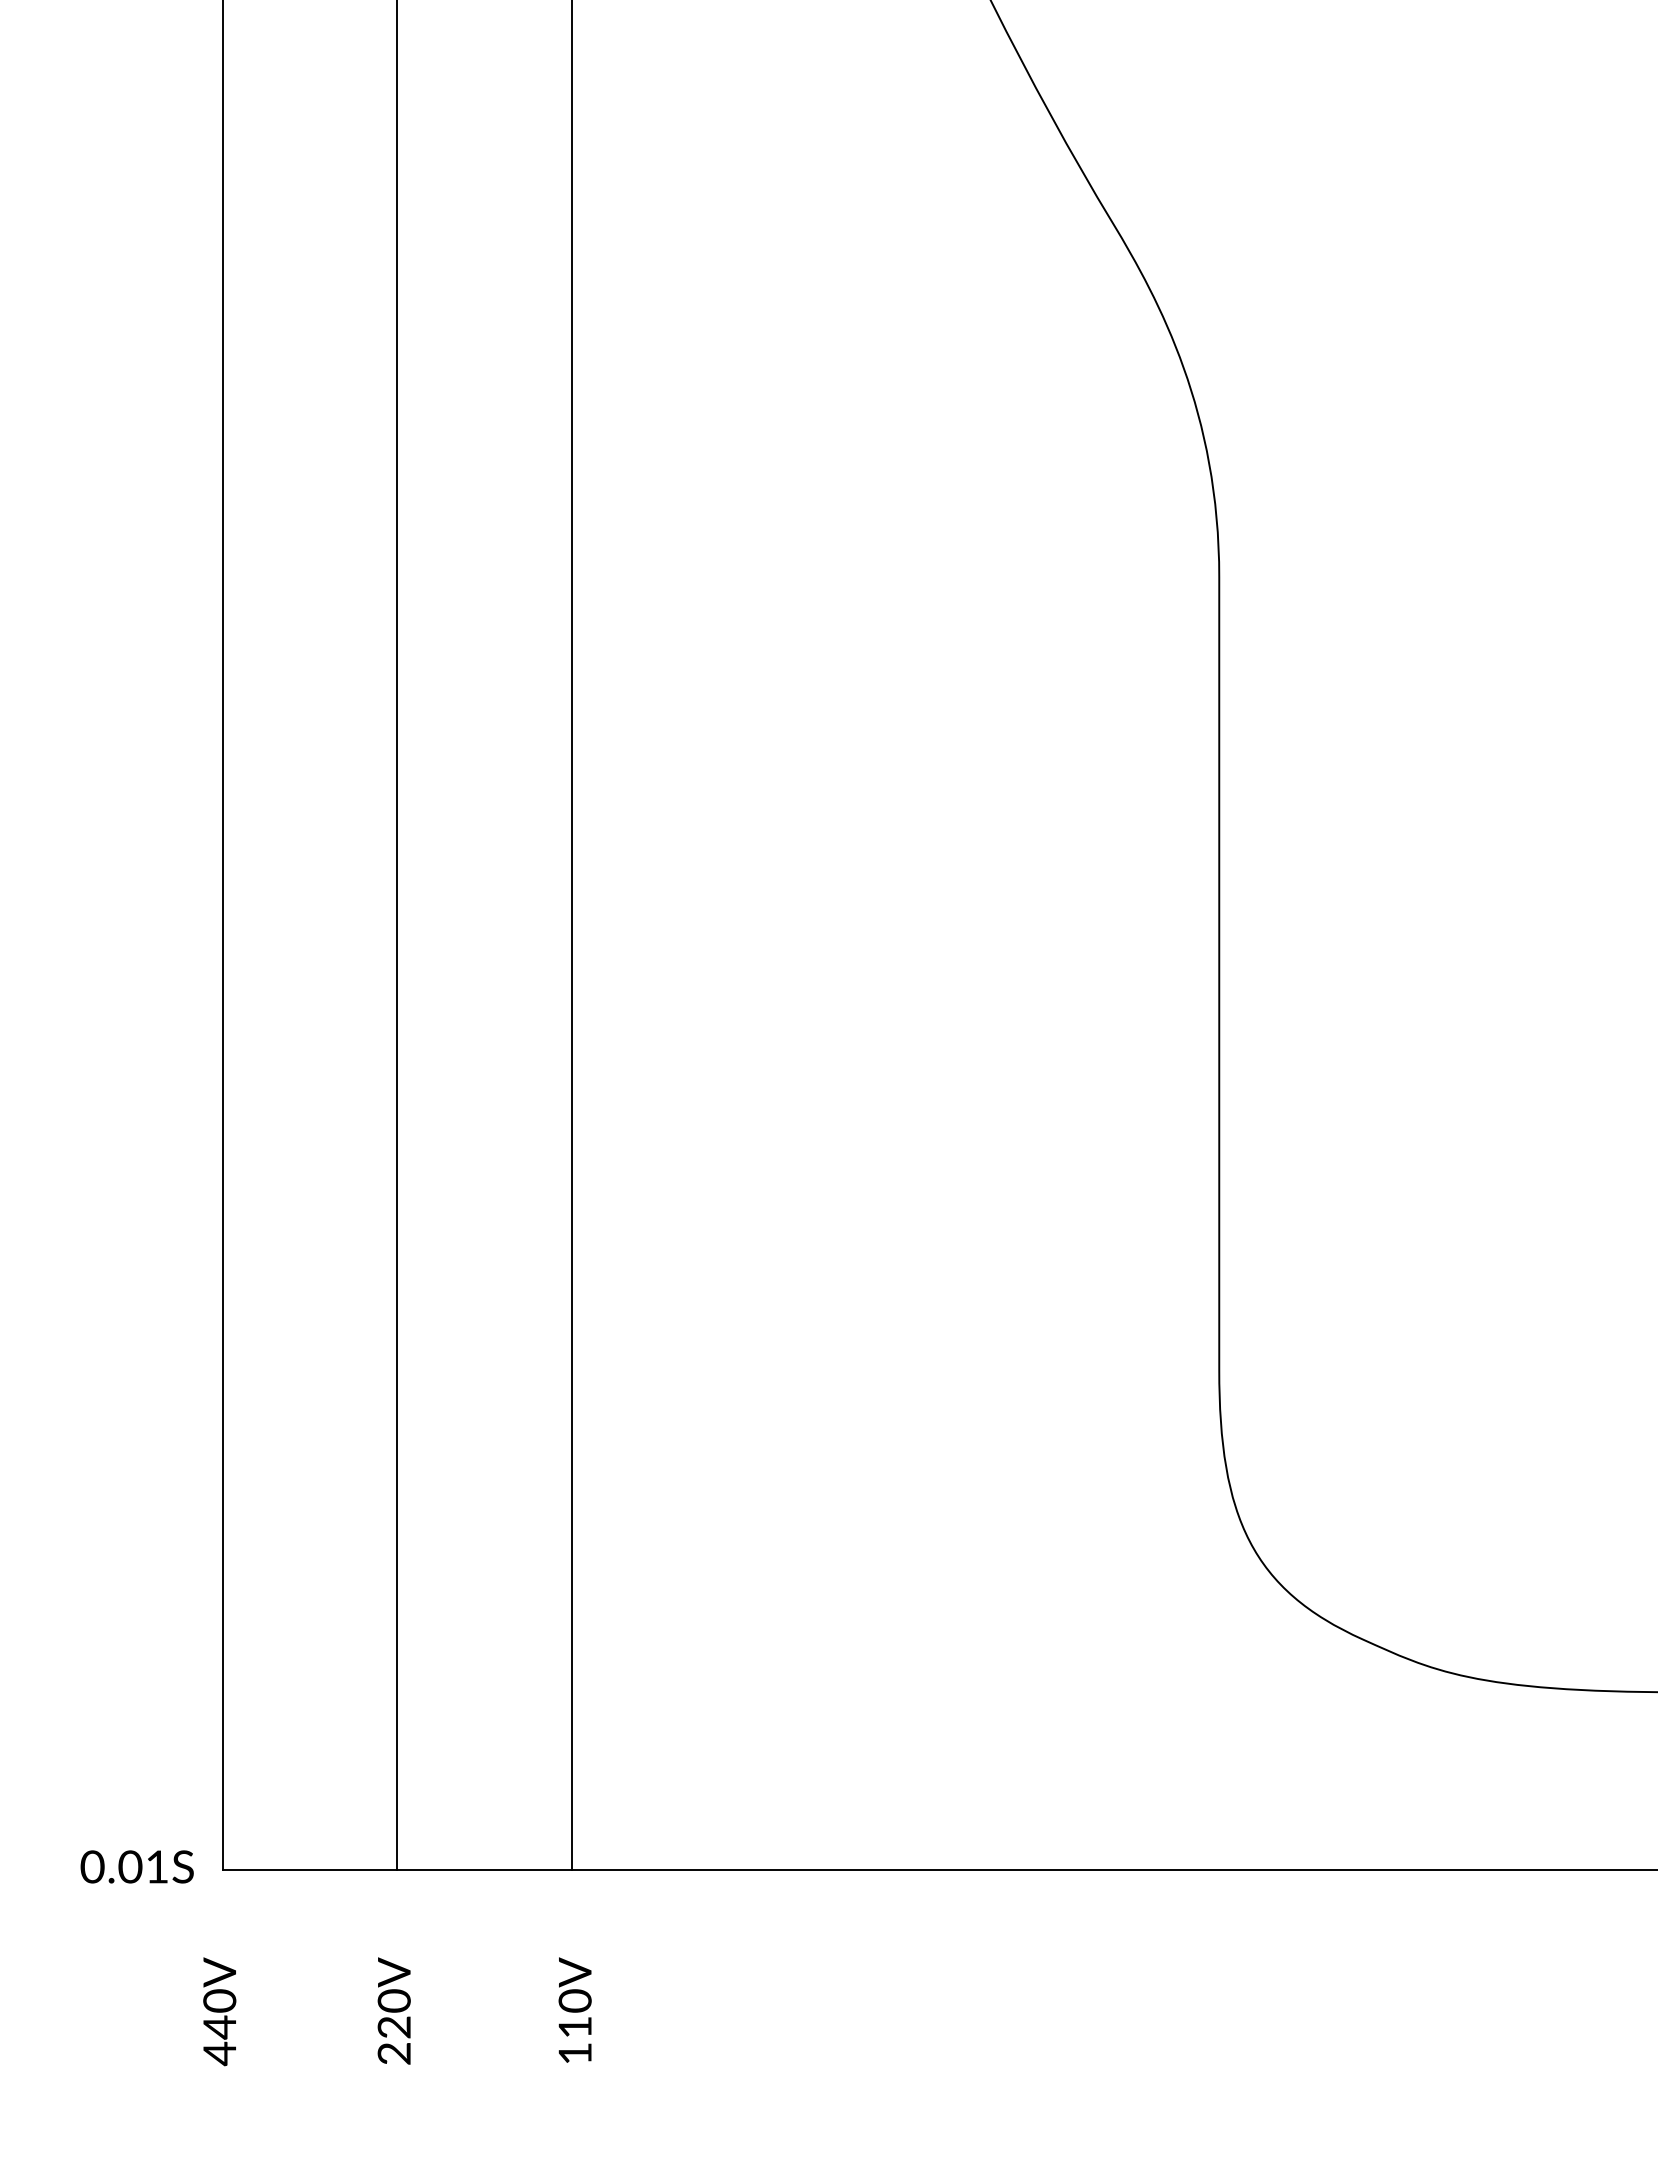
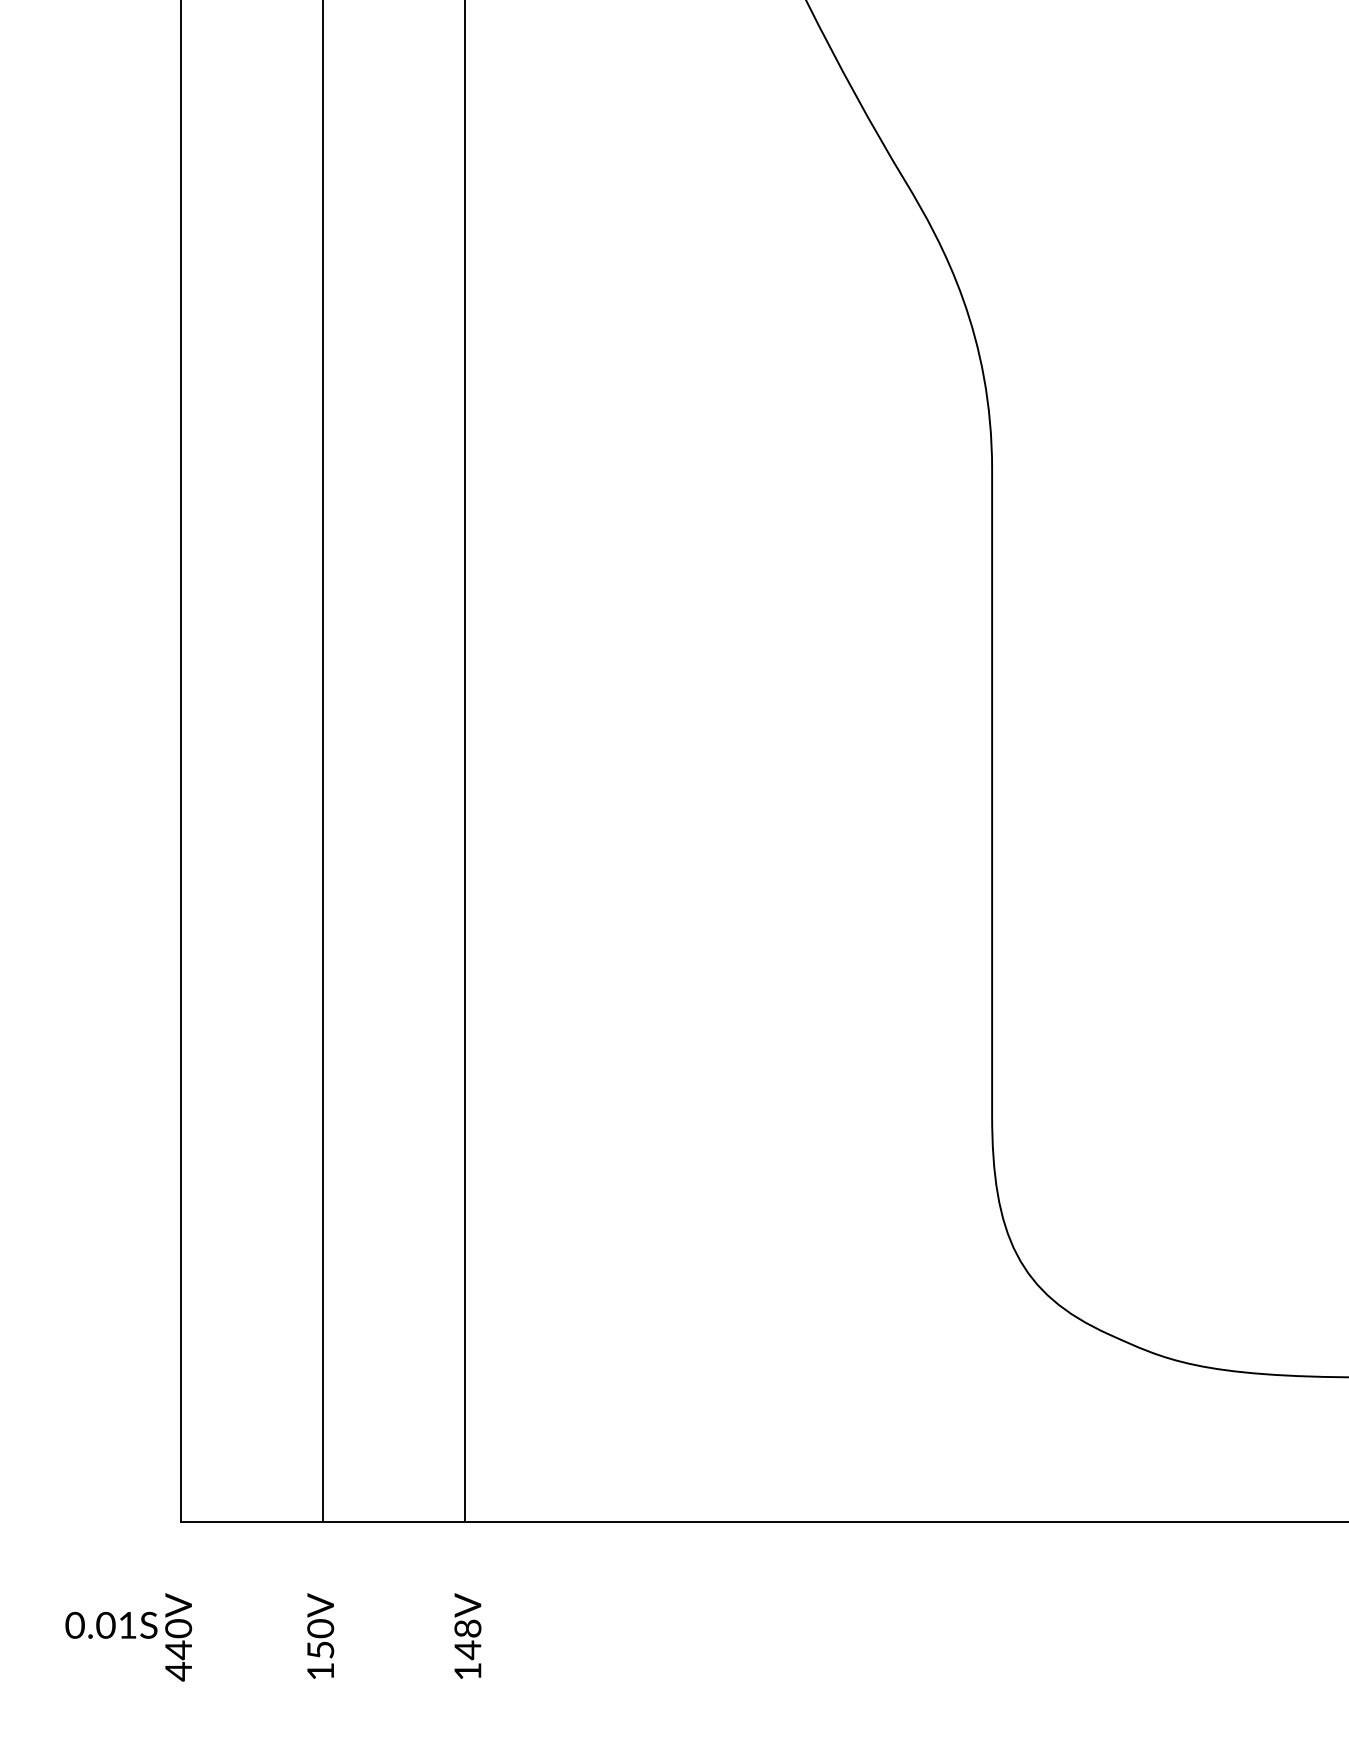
text: (136, 1866) -> (110, 1624), moved
text: (574, 2014) -> (467, 1639), 110V -> 148V
text: (393, 2040) -> (320, 1660), 220V -> 150V

